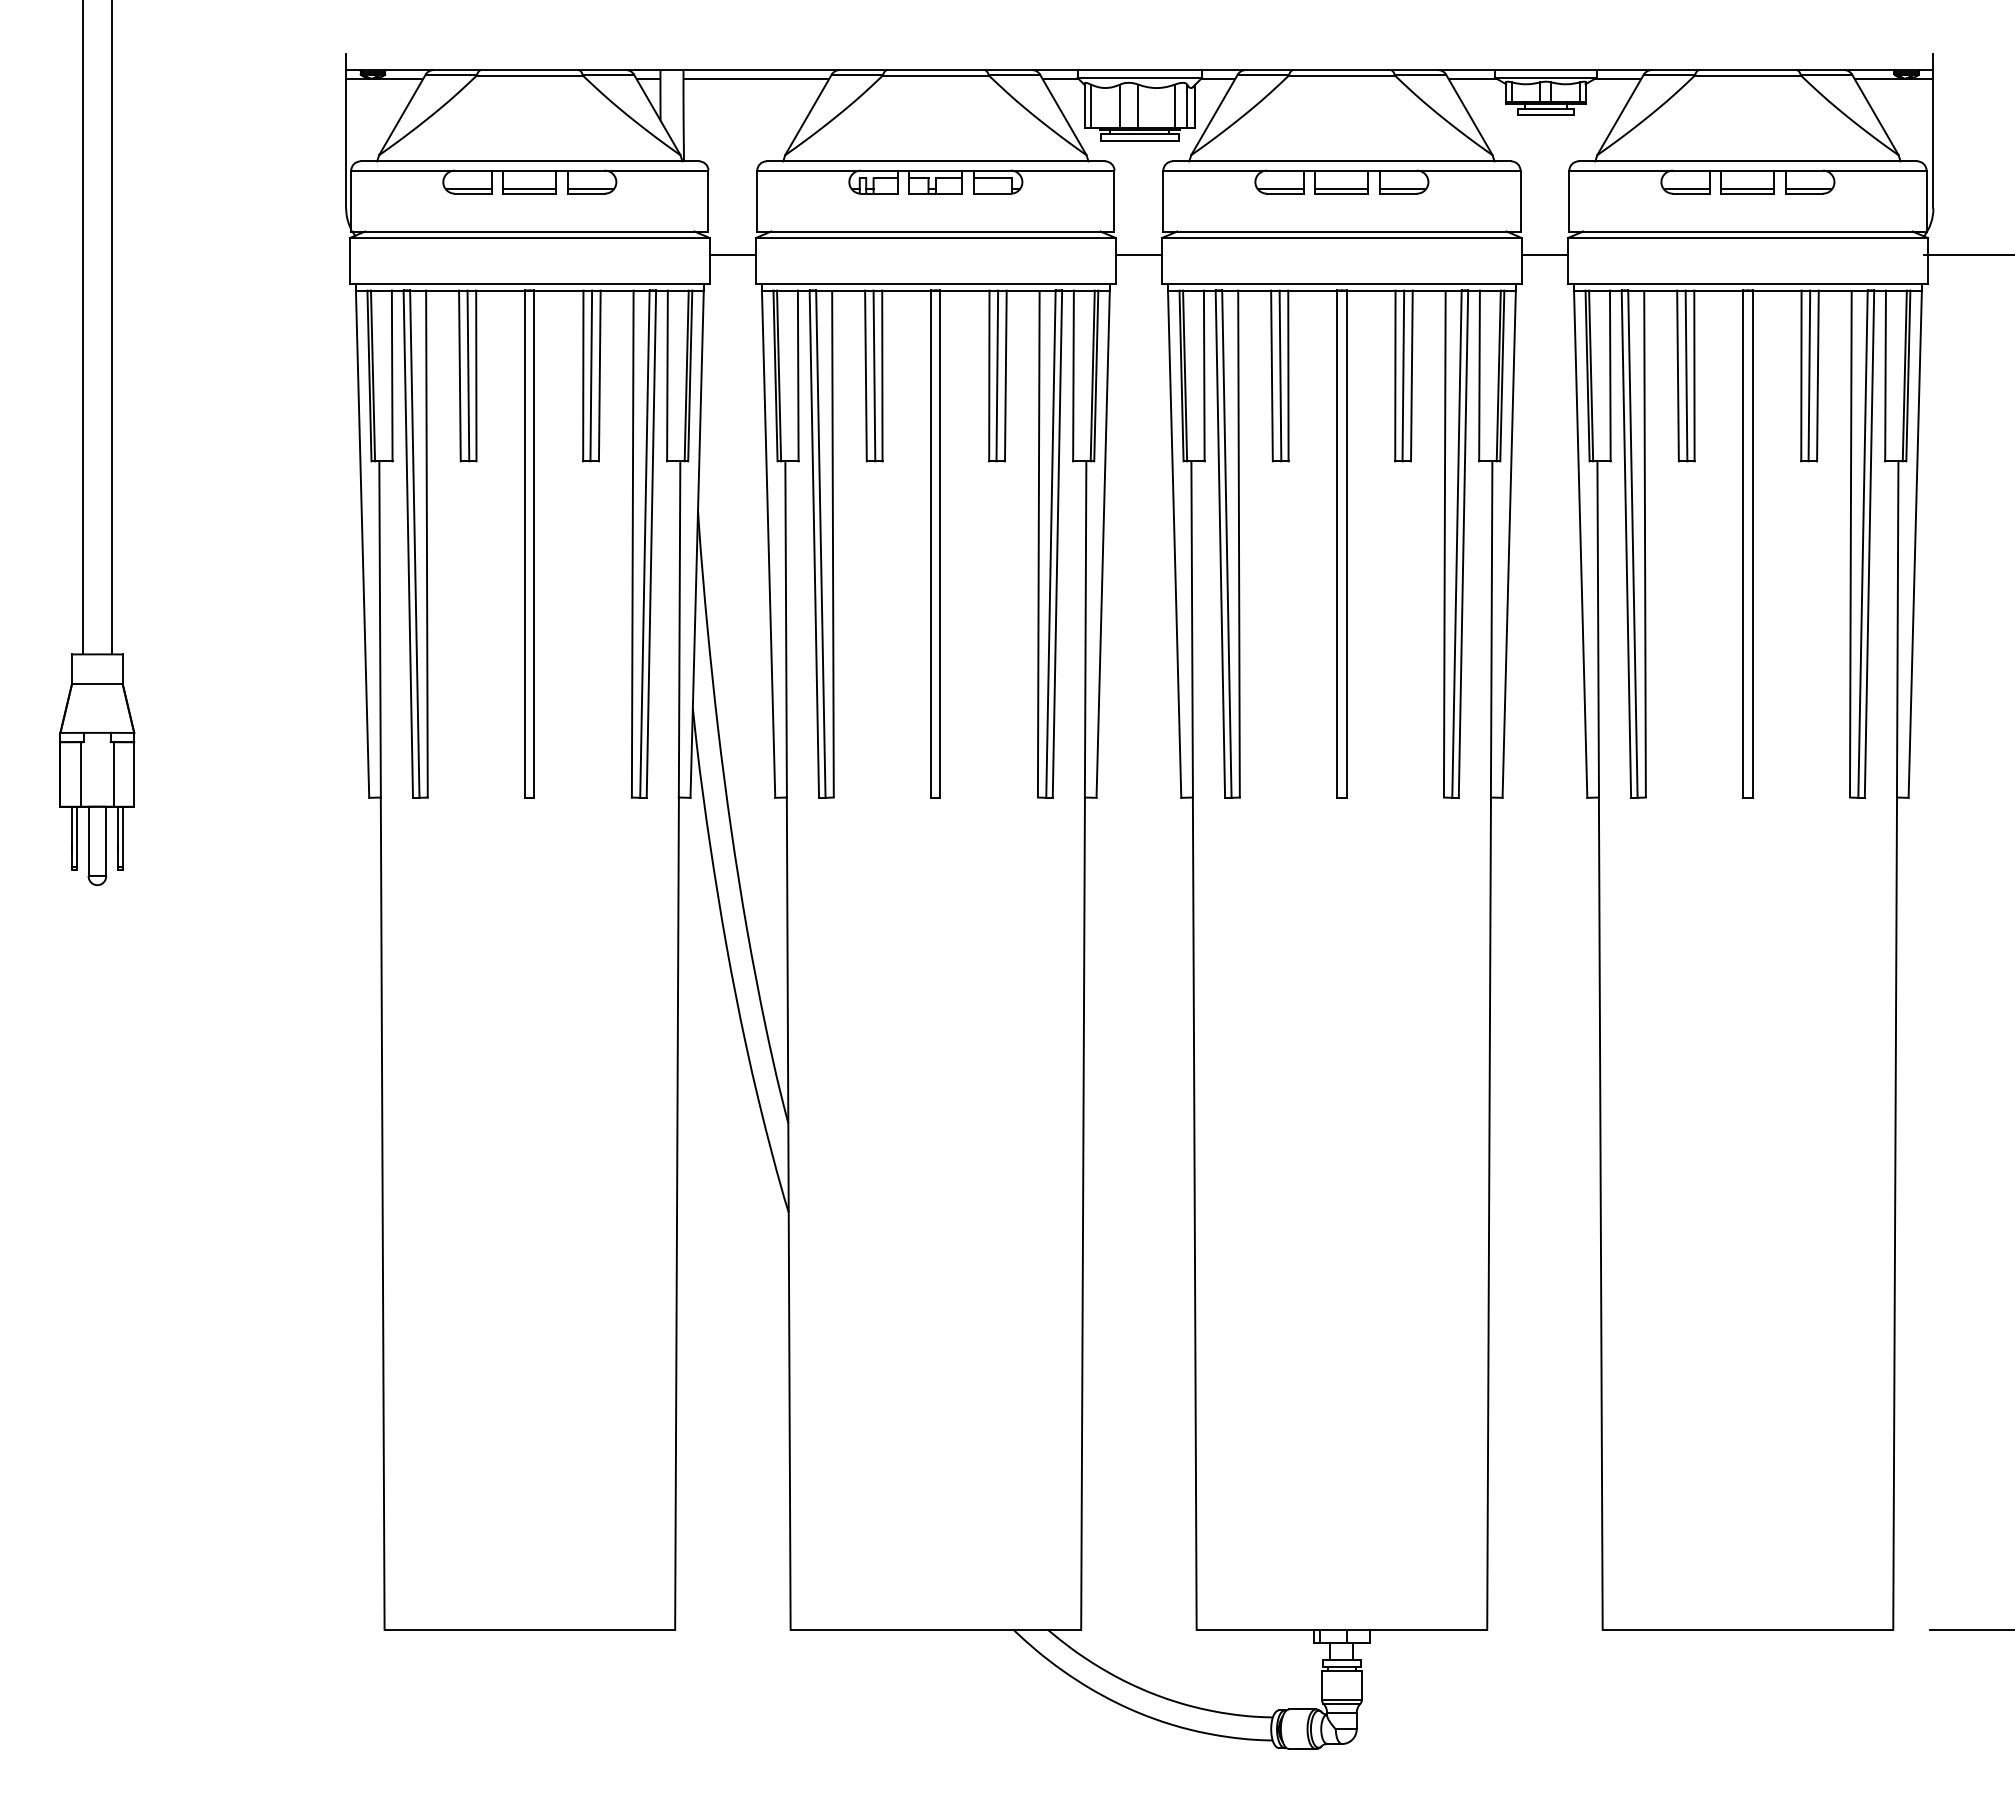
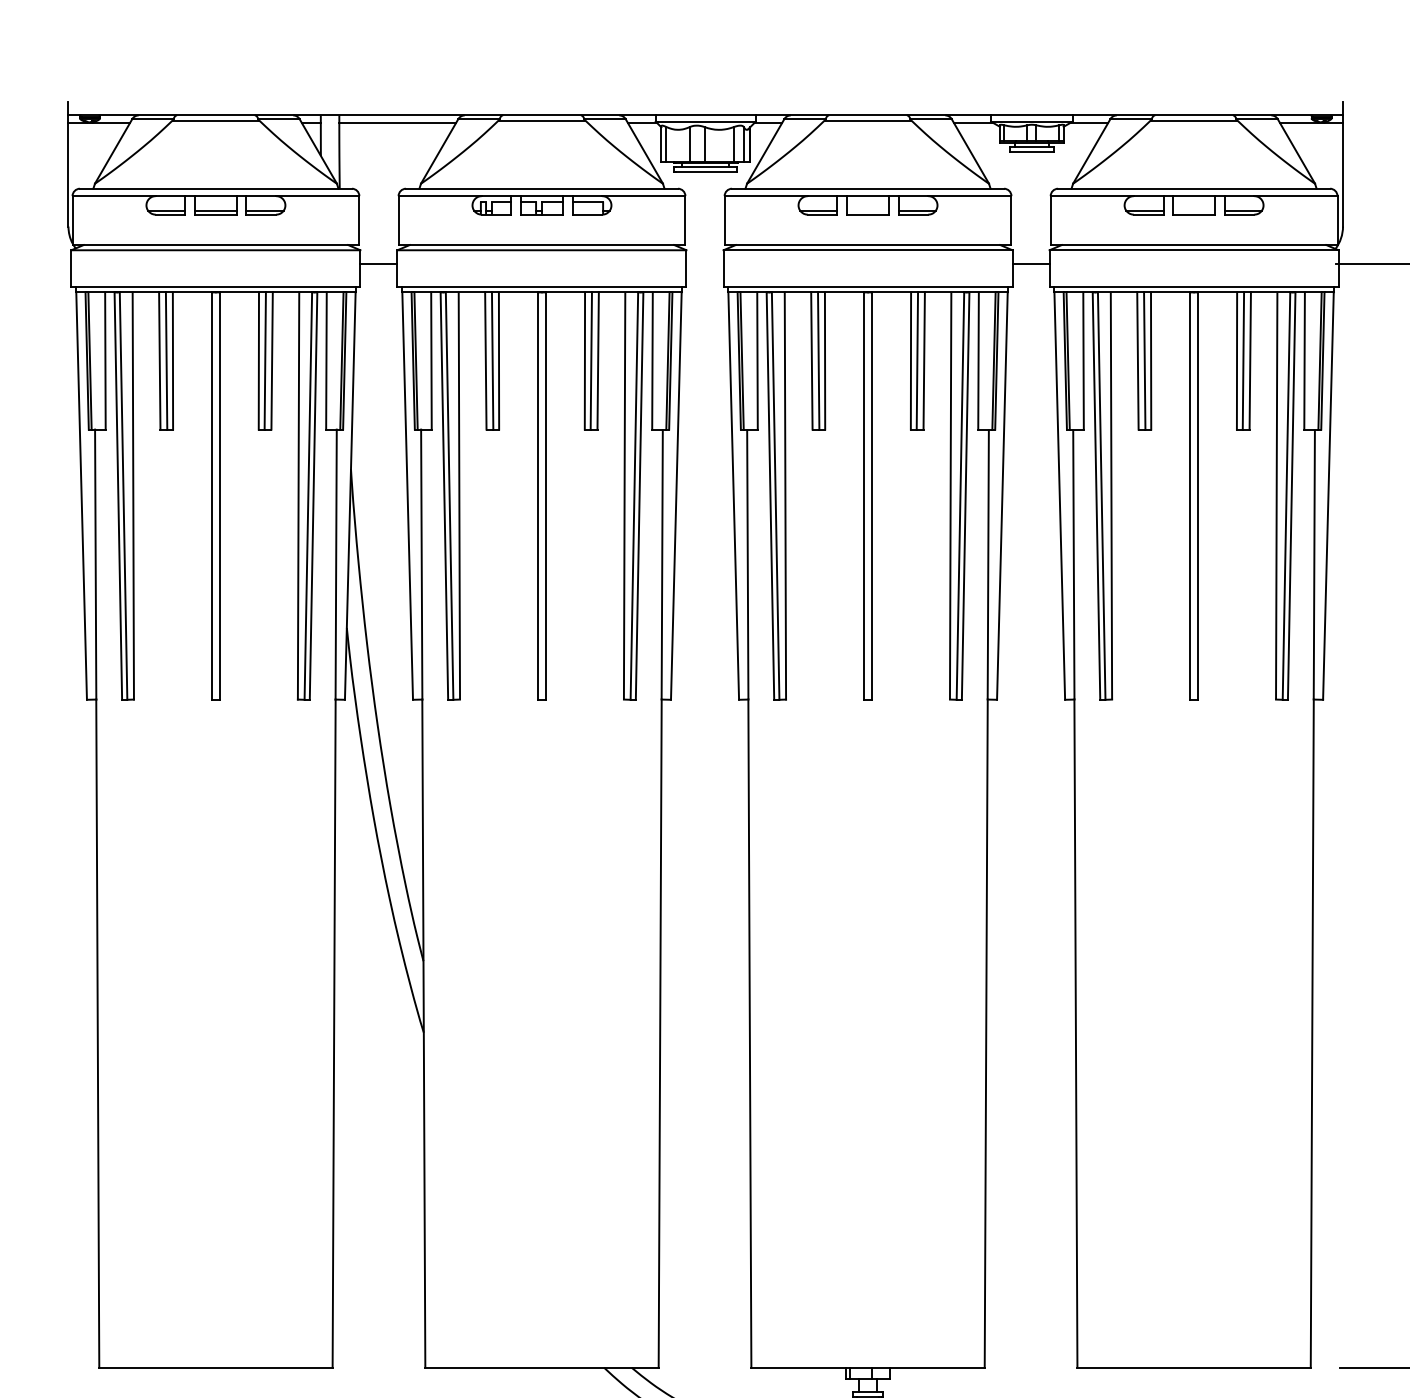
line: (1341, 189) -> (867, 211), removed
line: (1747, 189) -> (1193, 211), removed
line: (1138, 254) -> (704, 263), removed

